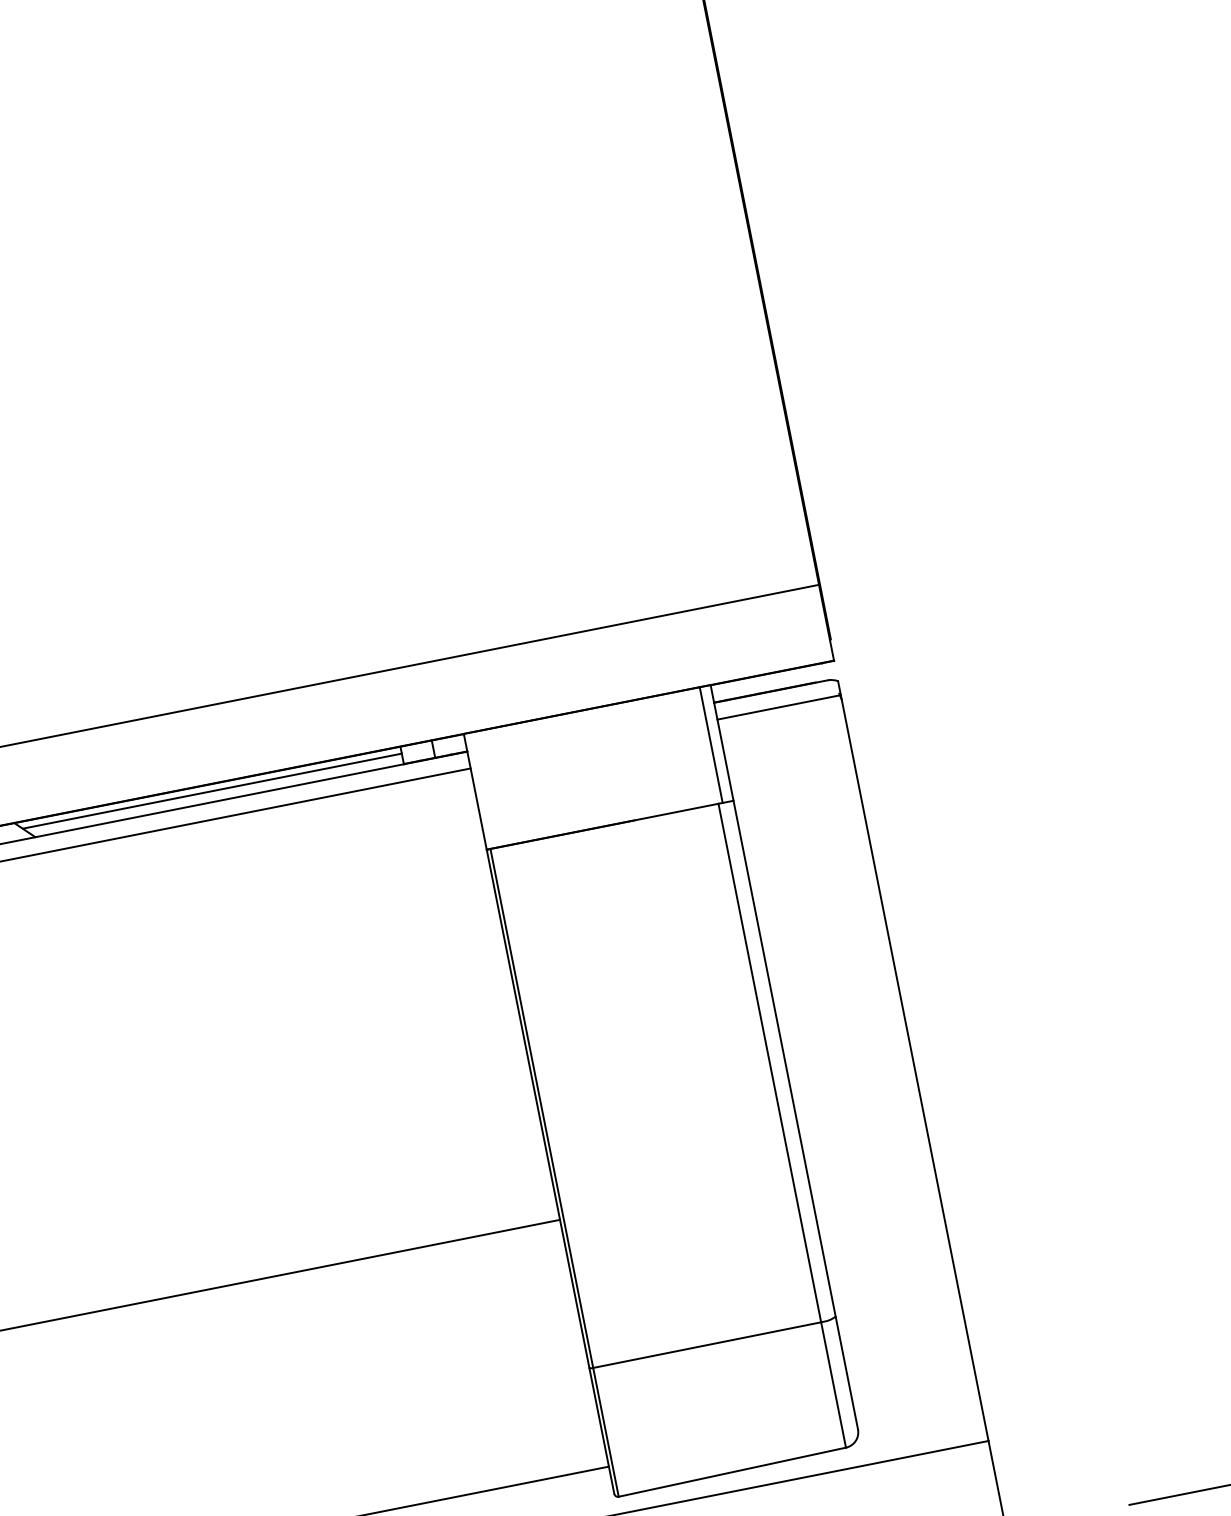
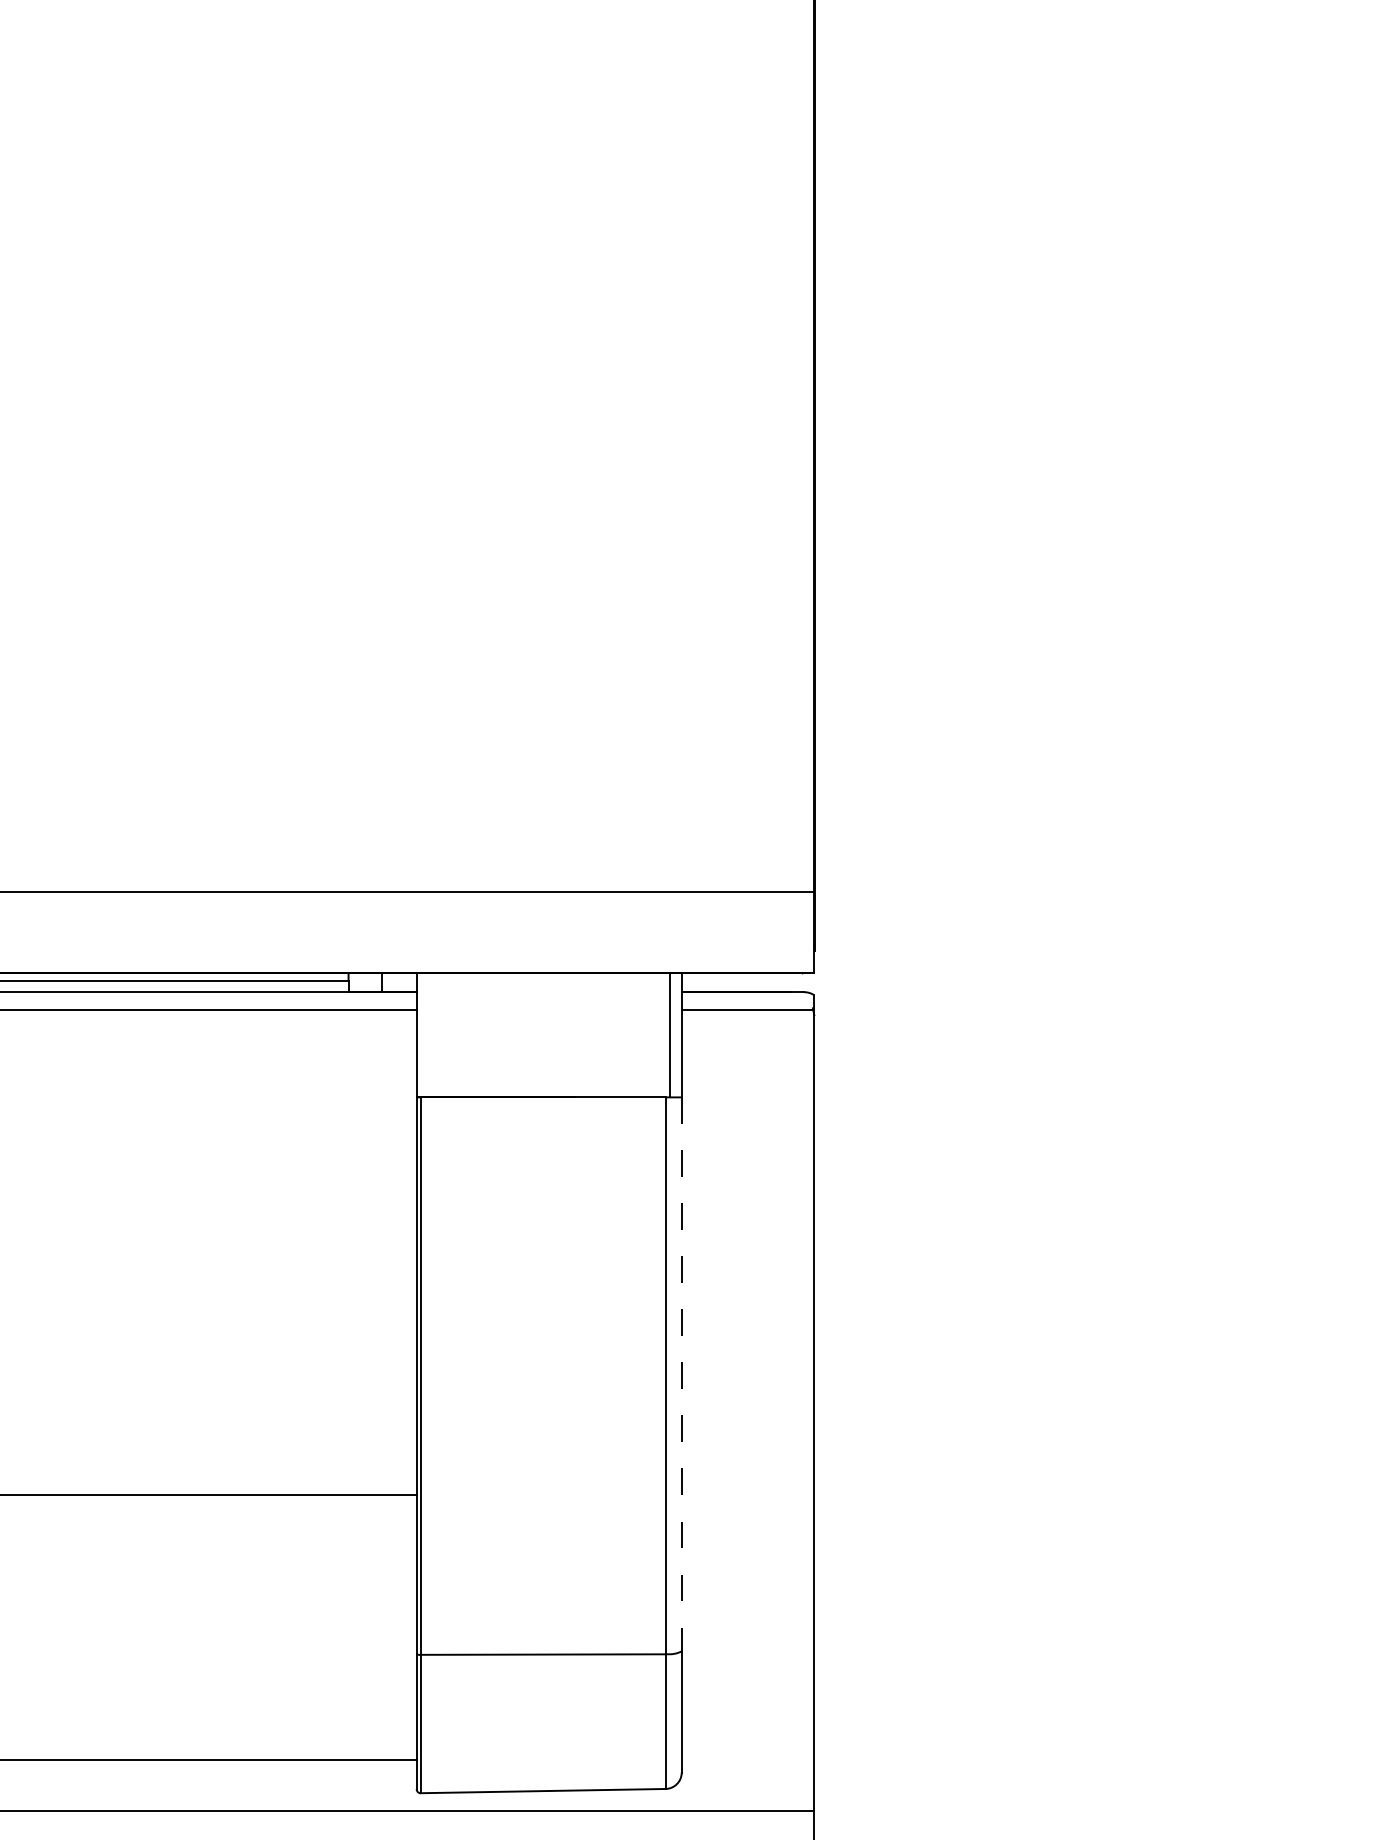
line: (784, 1059) -> (681, 1375), solid -> dashed

